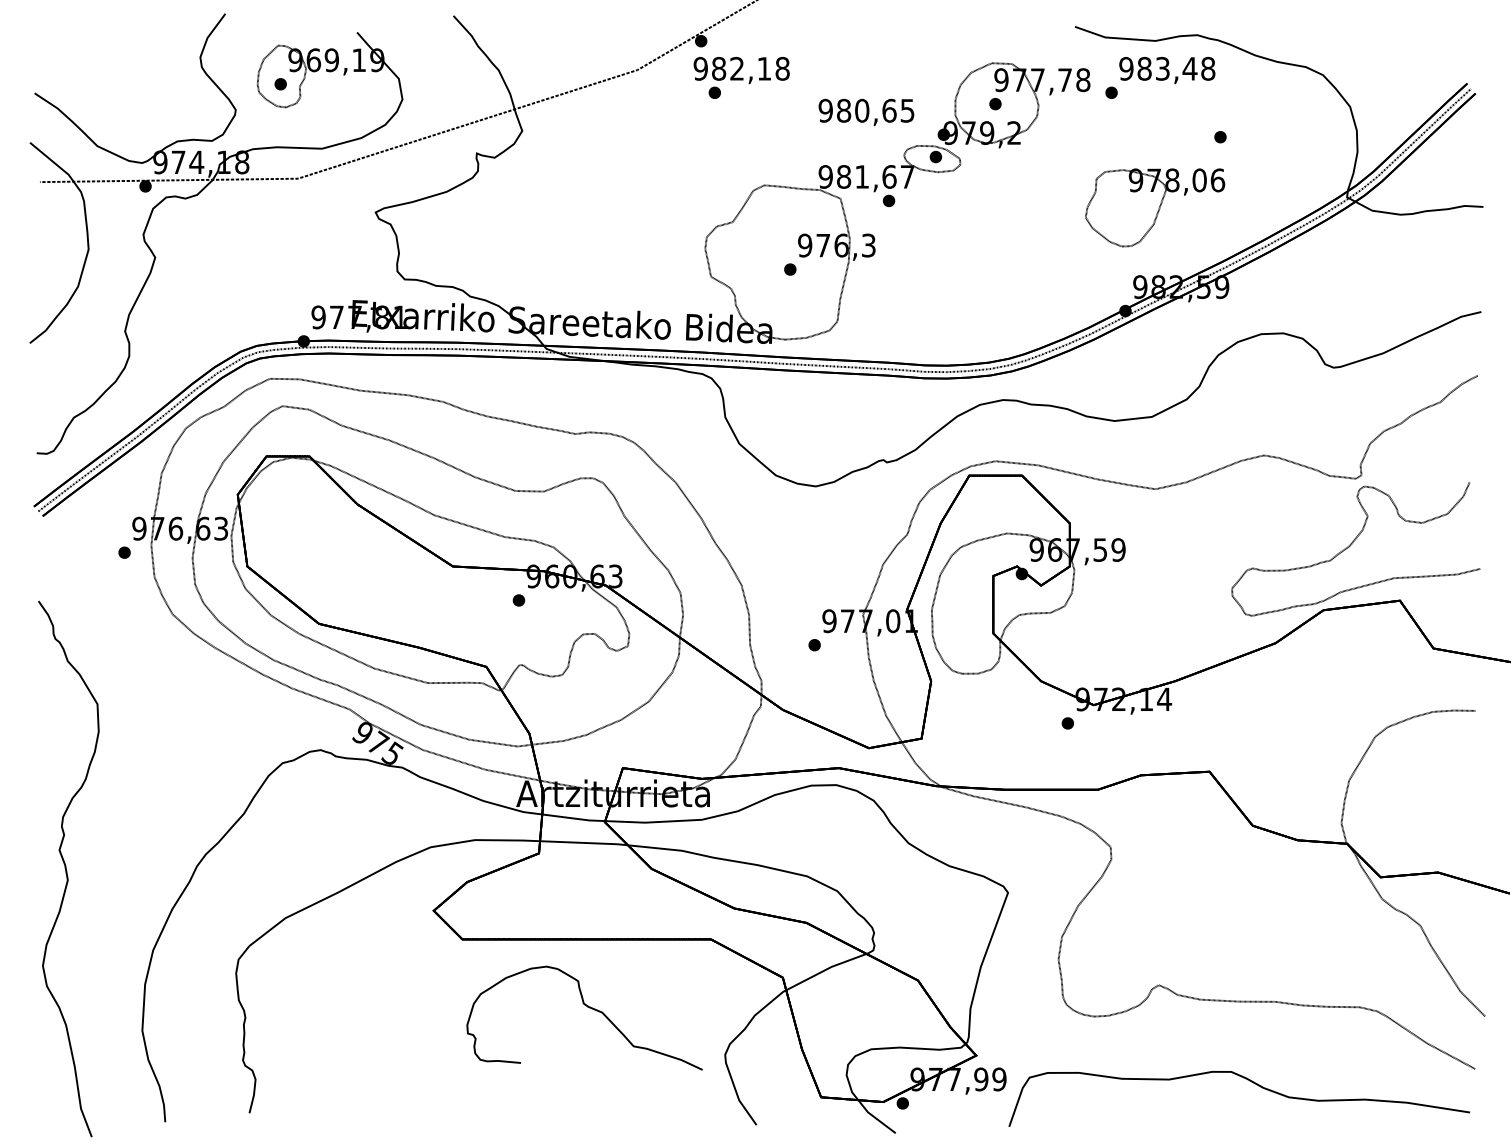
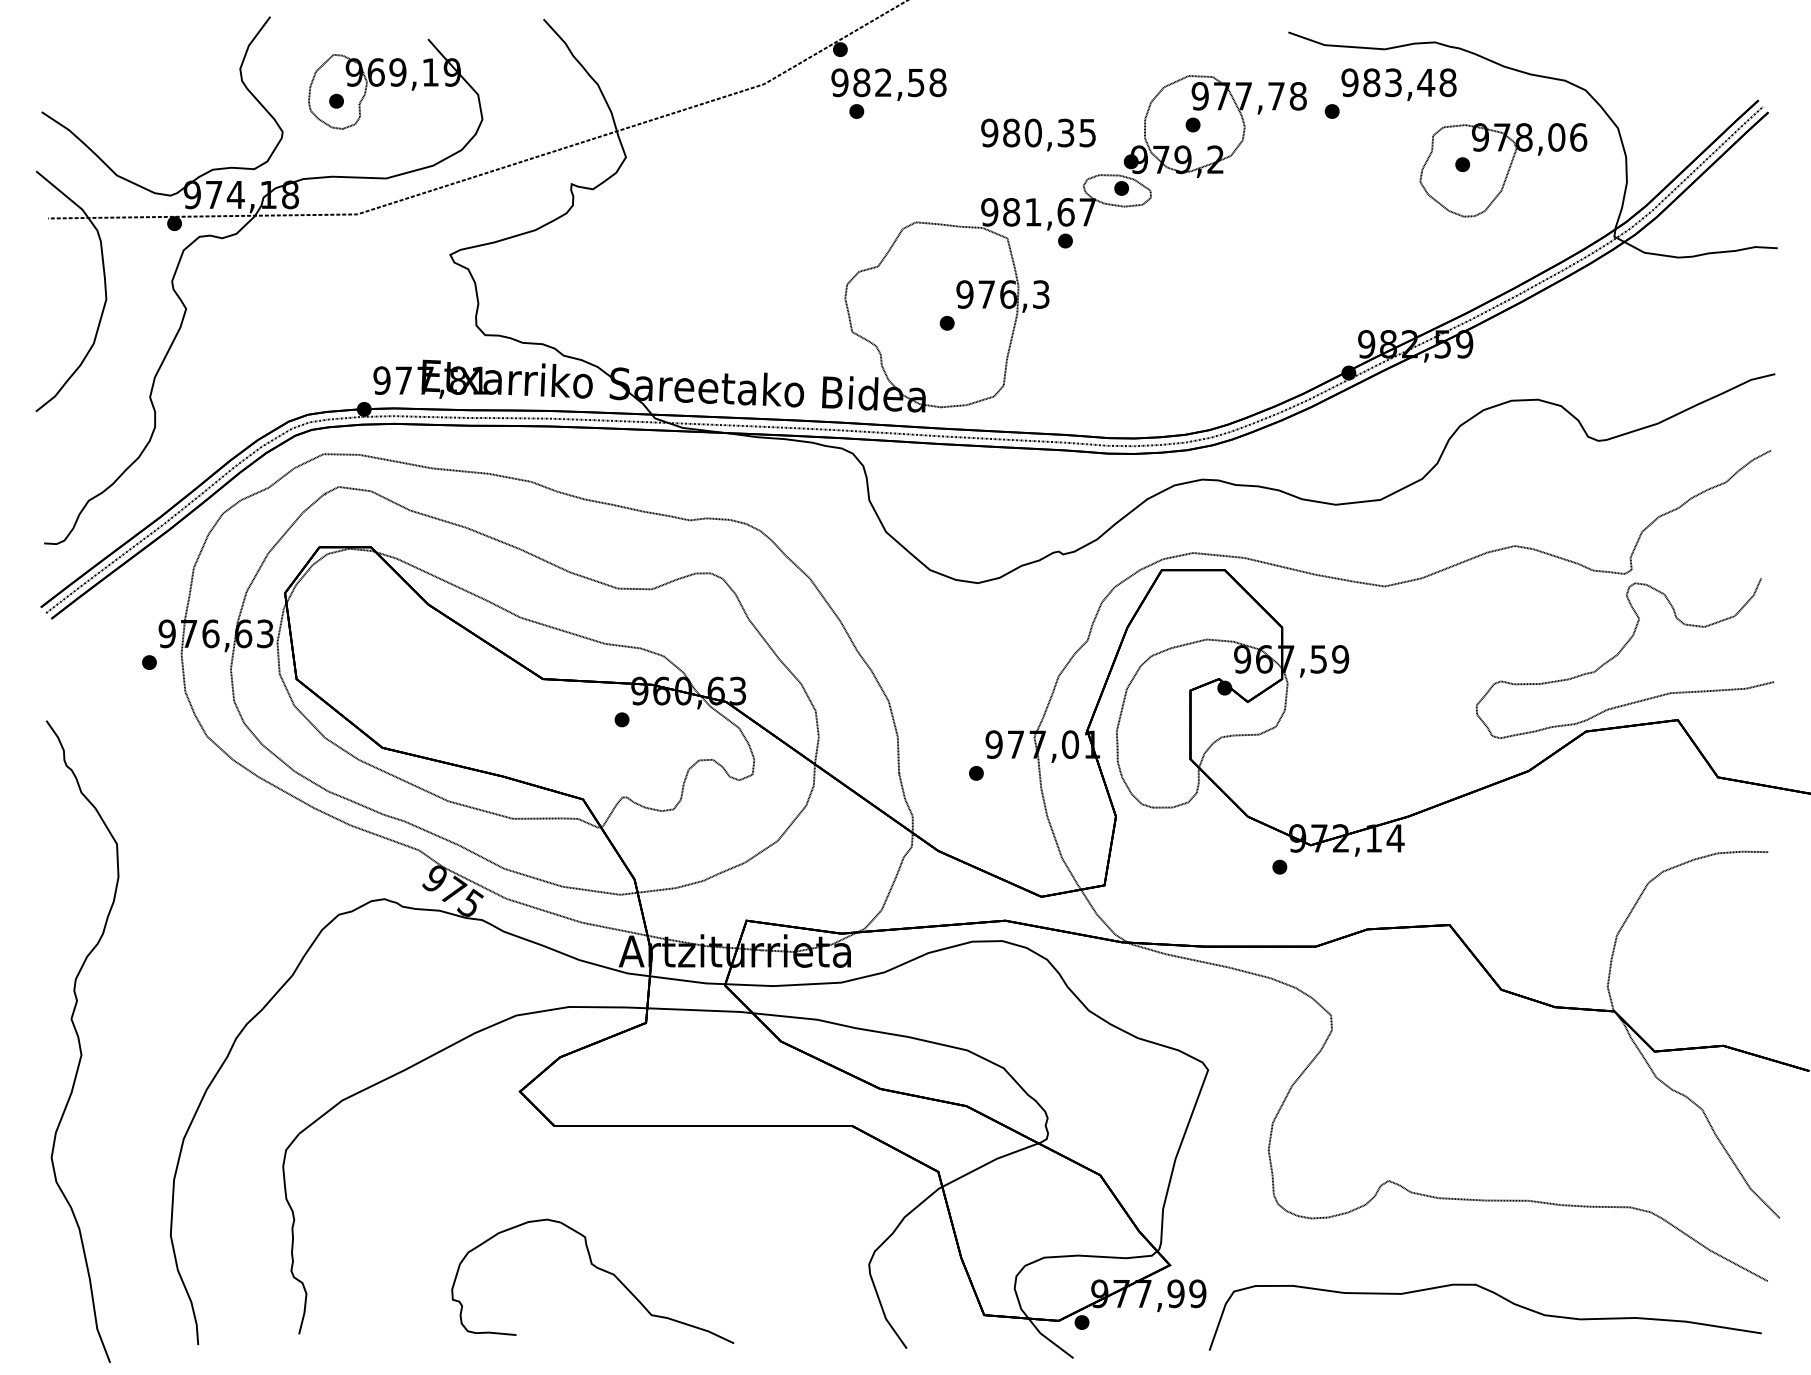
text: (764, 69) -> (916, 83), 982,18 -> 982,58
text: (889, 110) -> (1065, 132), 980,65 -> 980,35
part: (1155, 207) -> (1503, 170), moved
part: (589, 1008) -> (598, 1269), moved

